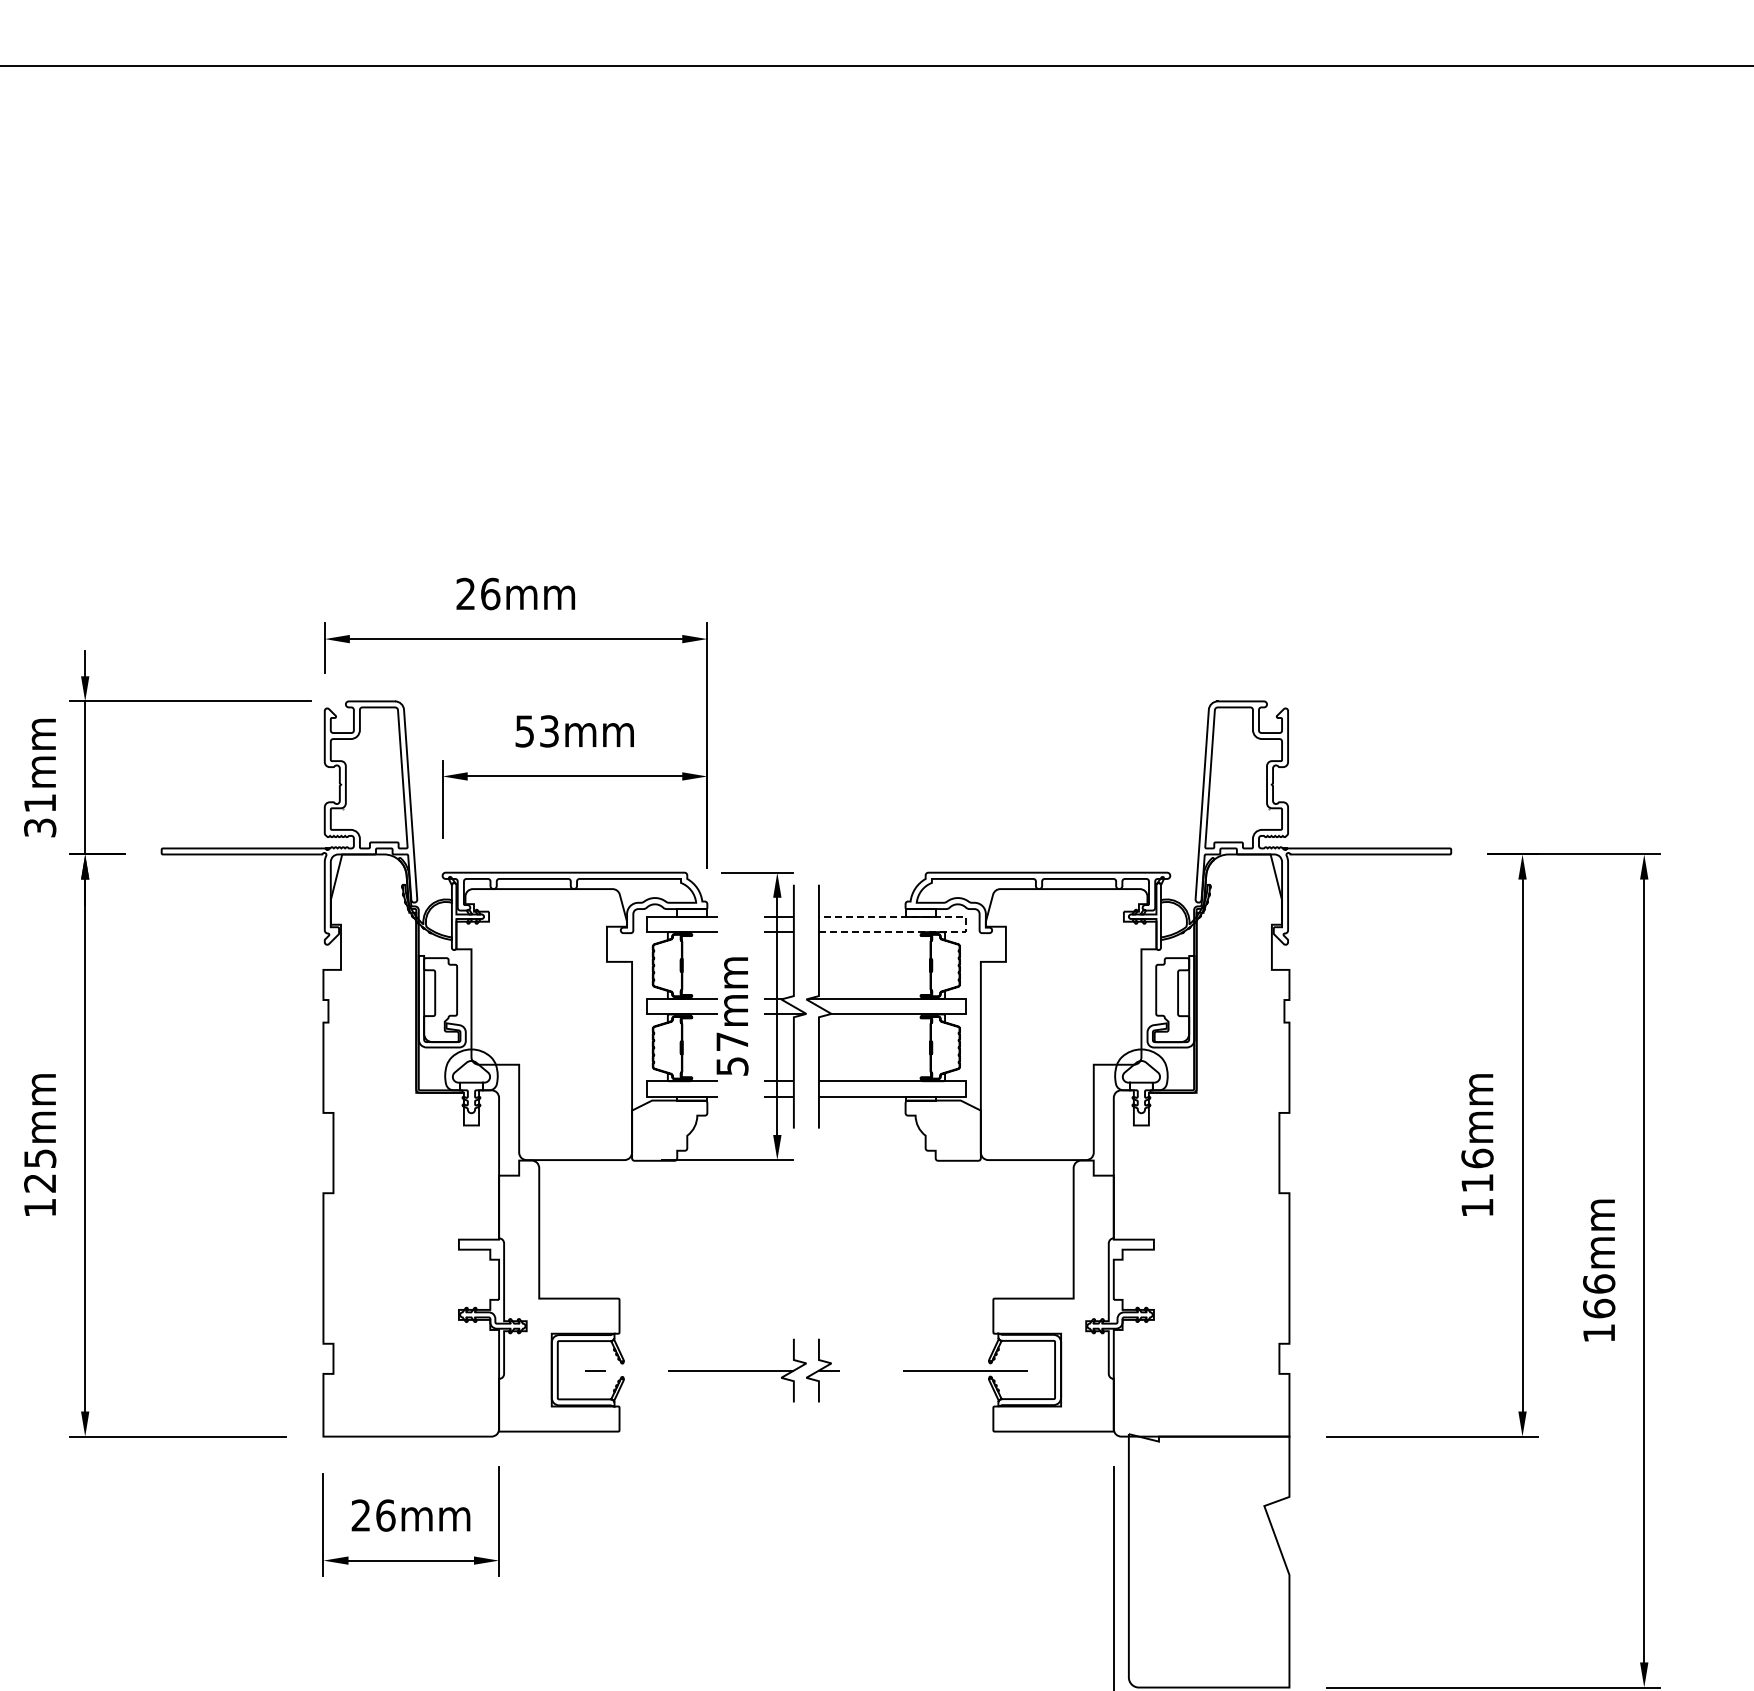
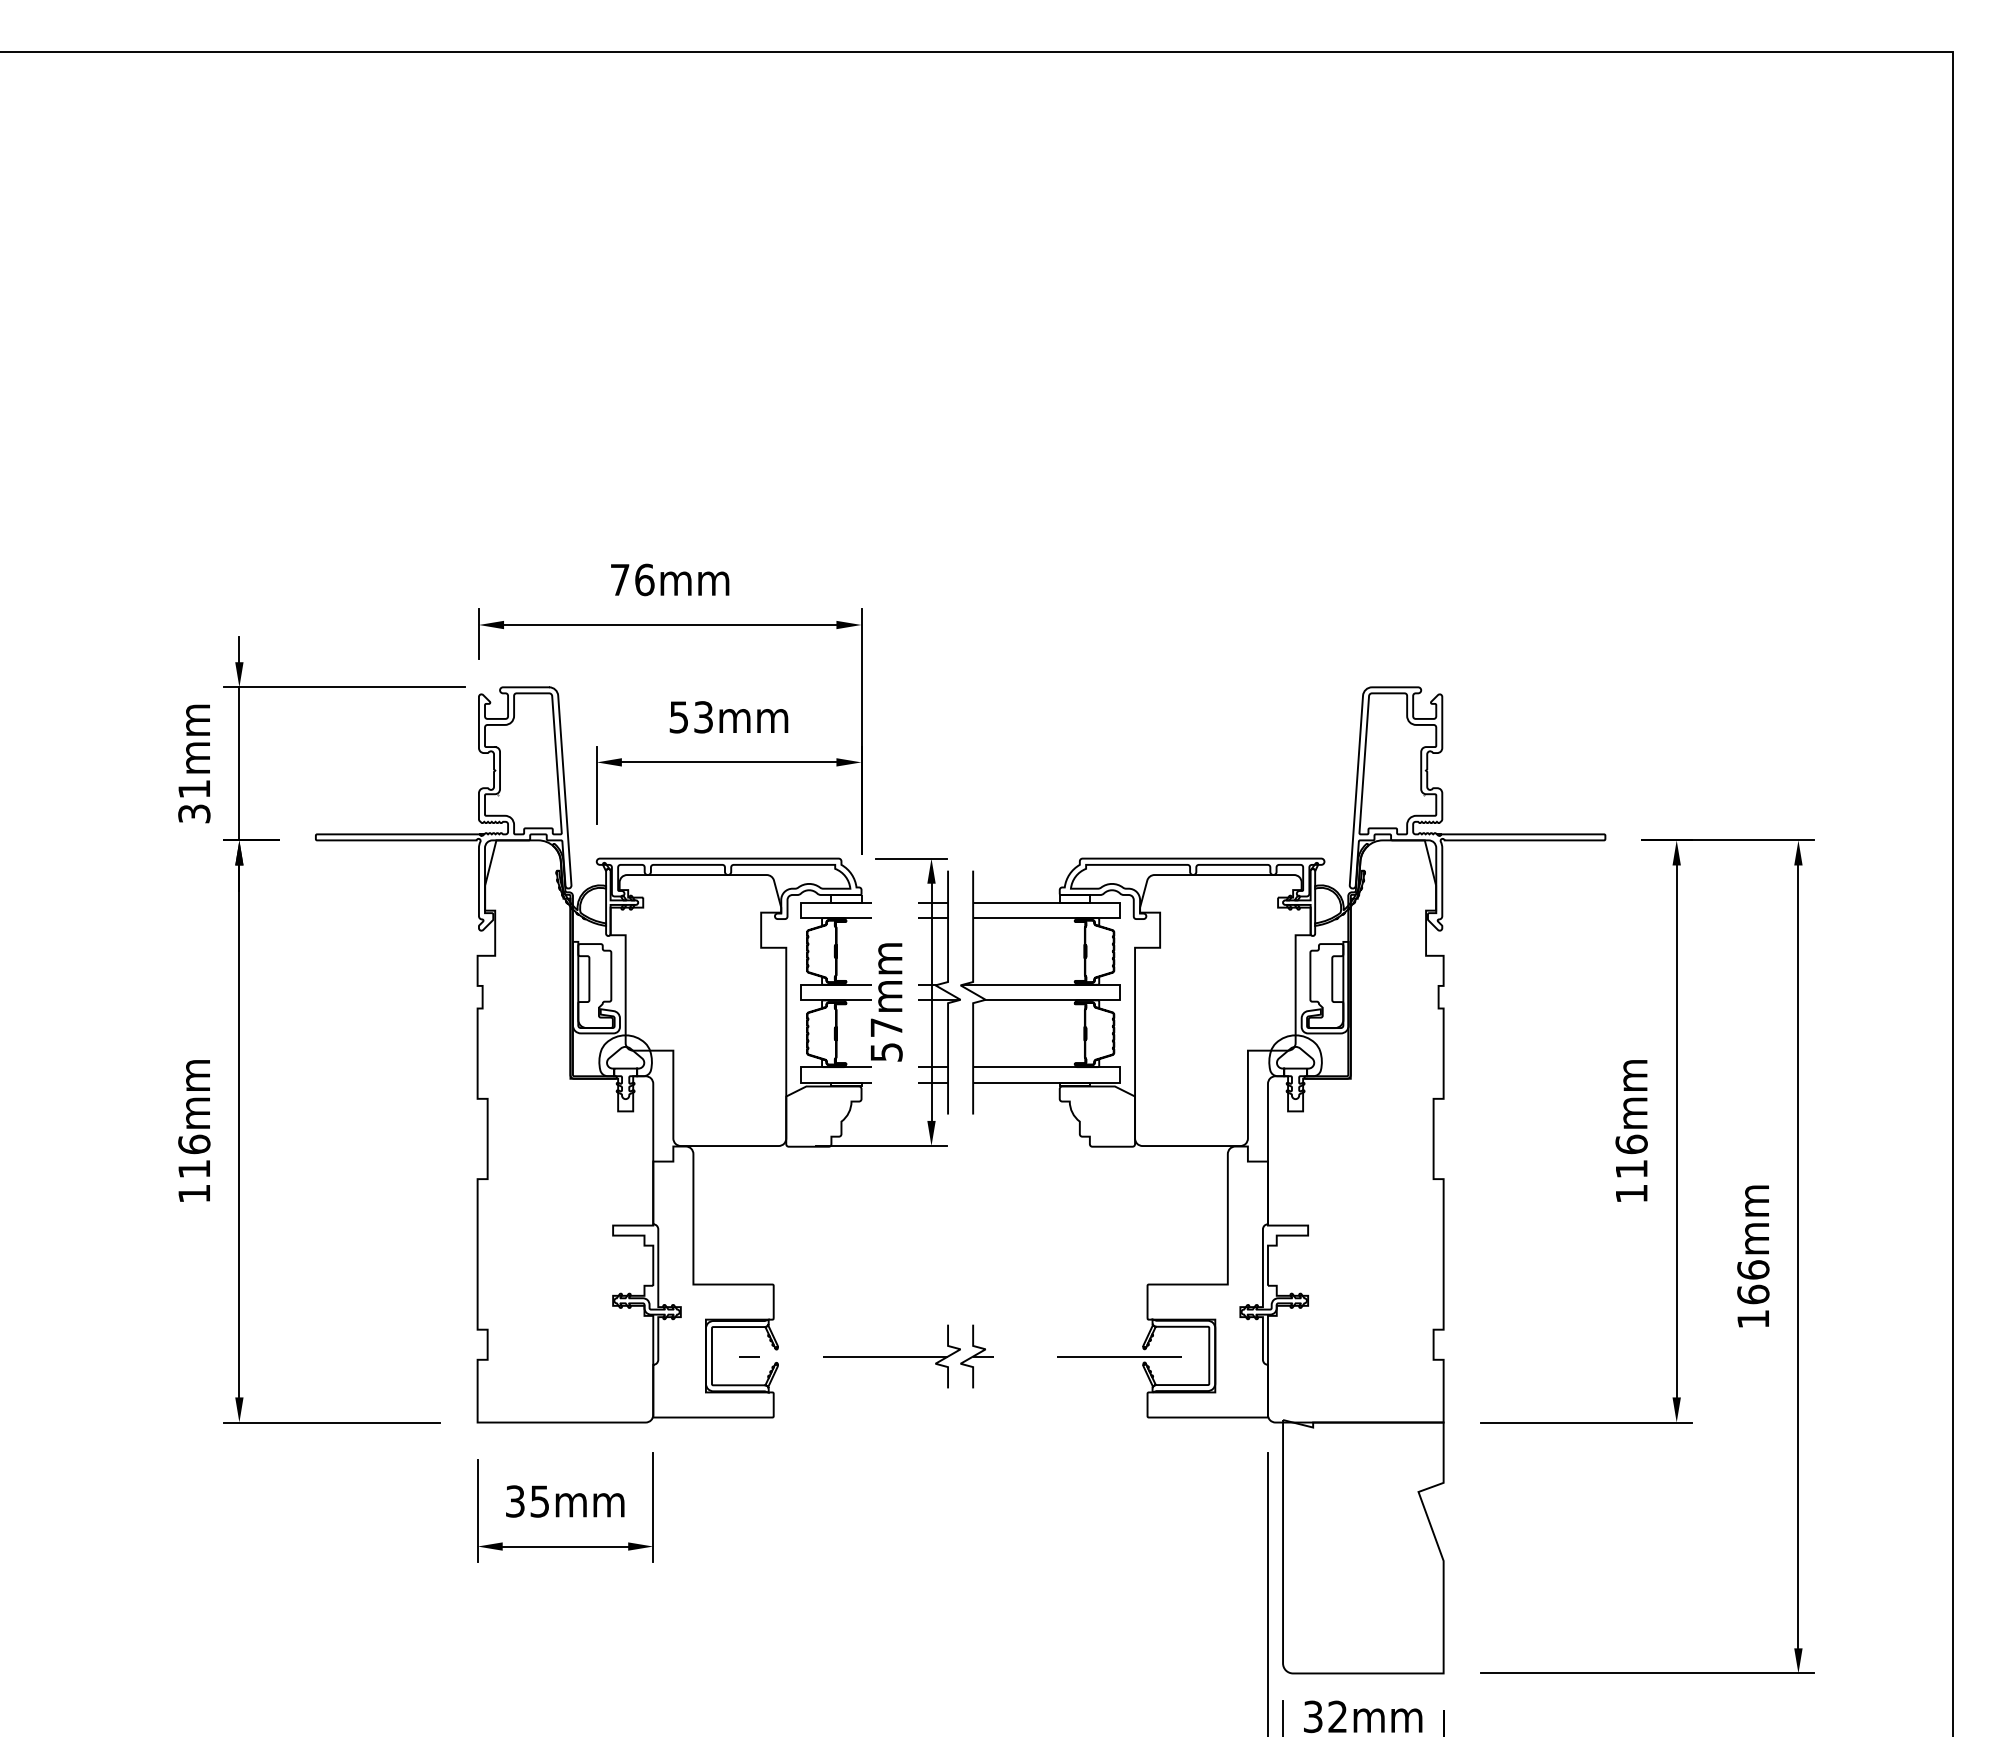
text: (465, 593) -> (619, 579), 26mm -> 76mm
line: (965, 924) -> (1119, 910), dashed -> solid
text: (40, 1170) -> (194, 1156), 125mm -> 116mm
text: (373, 1515) -> (527, 1501), 26mm -> 35mm

